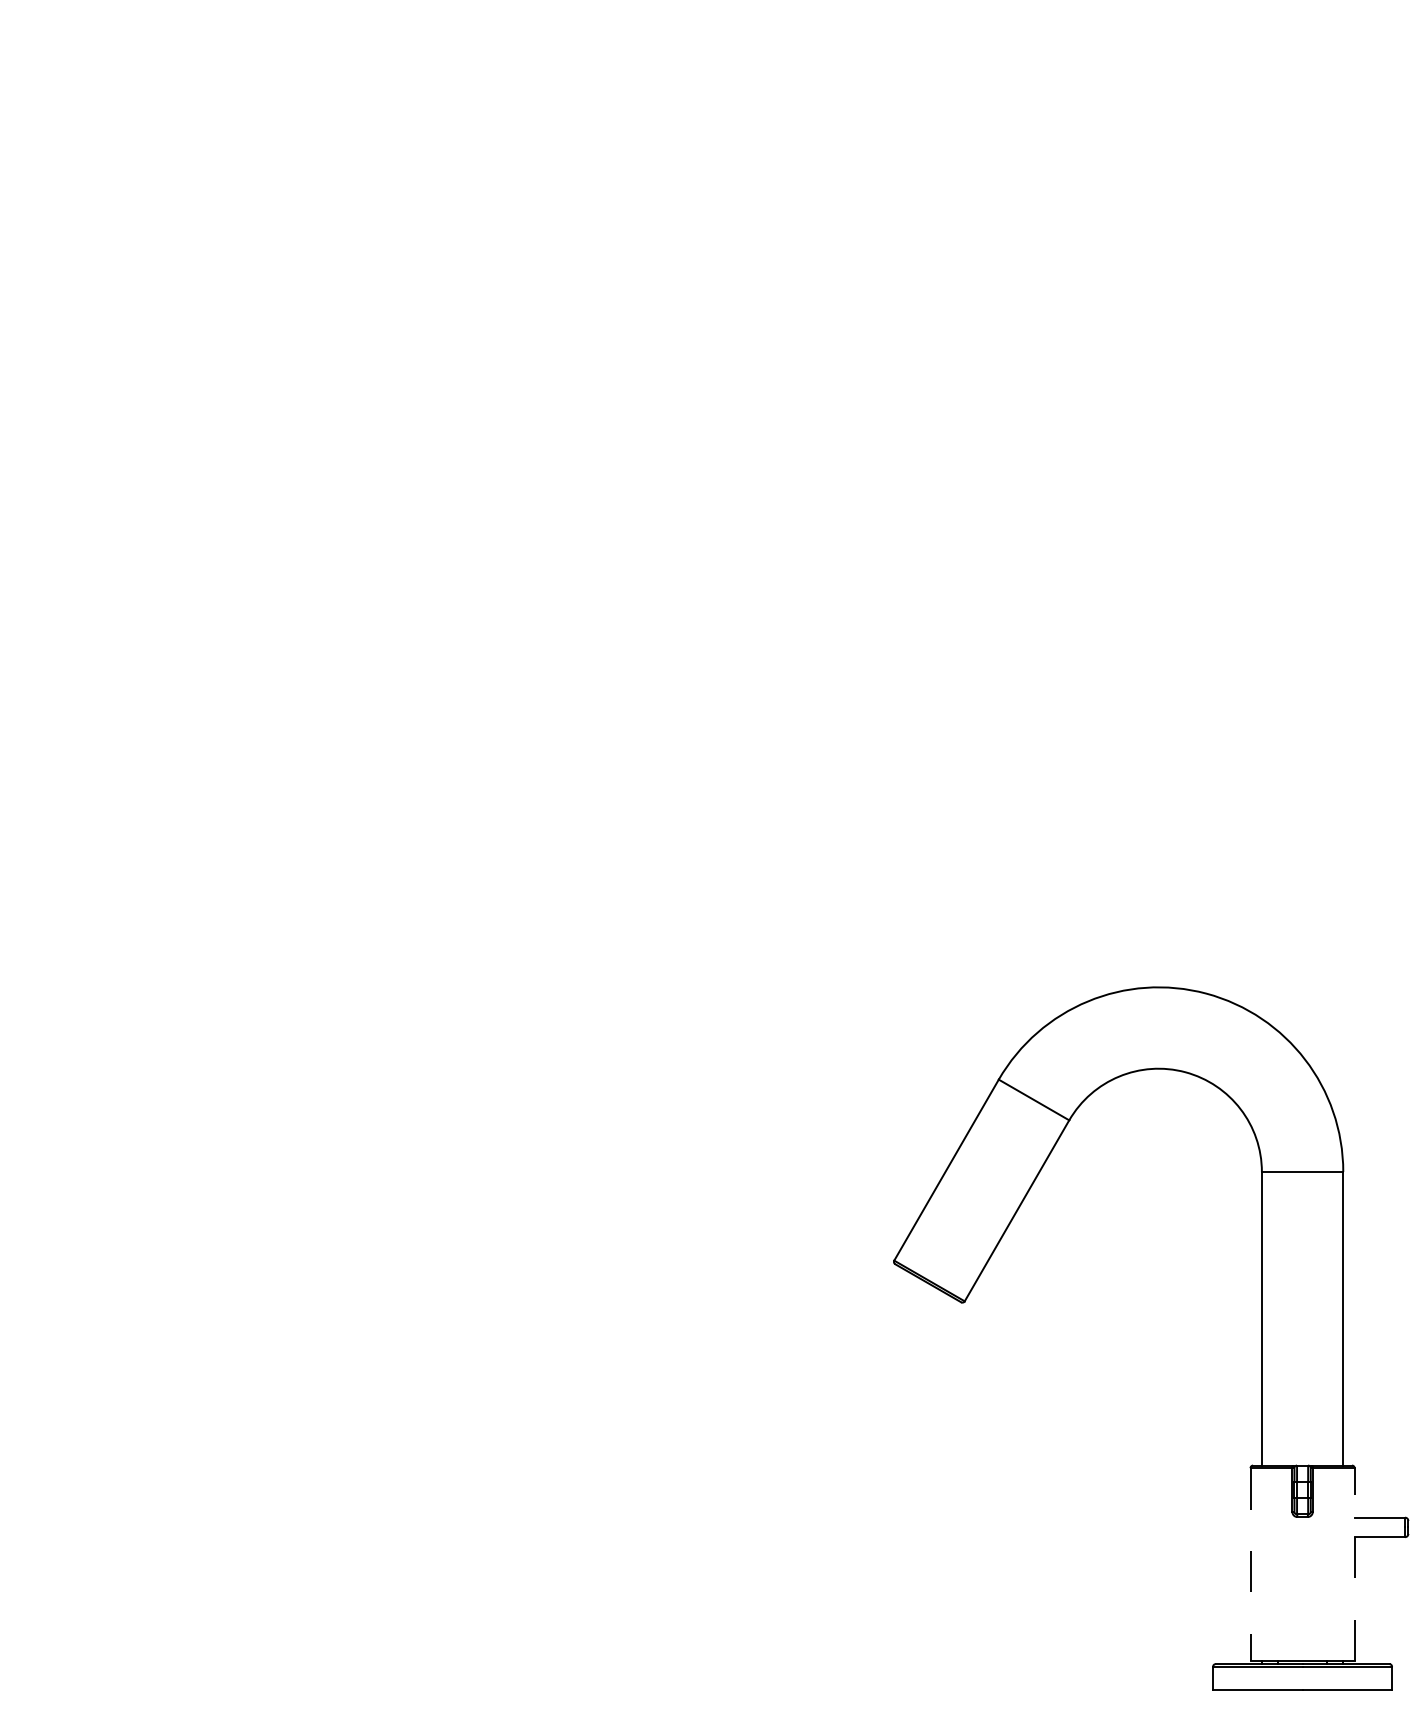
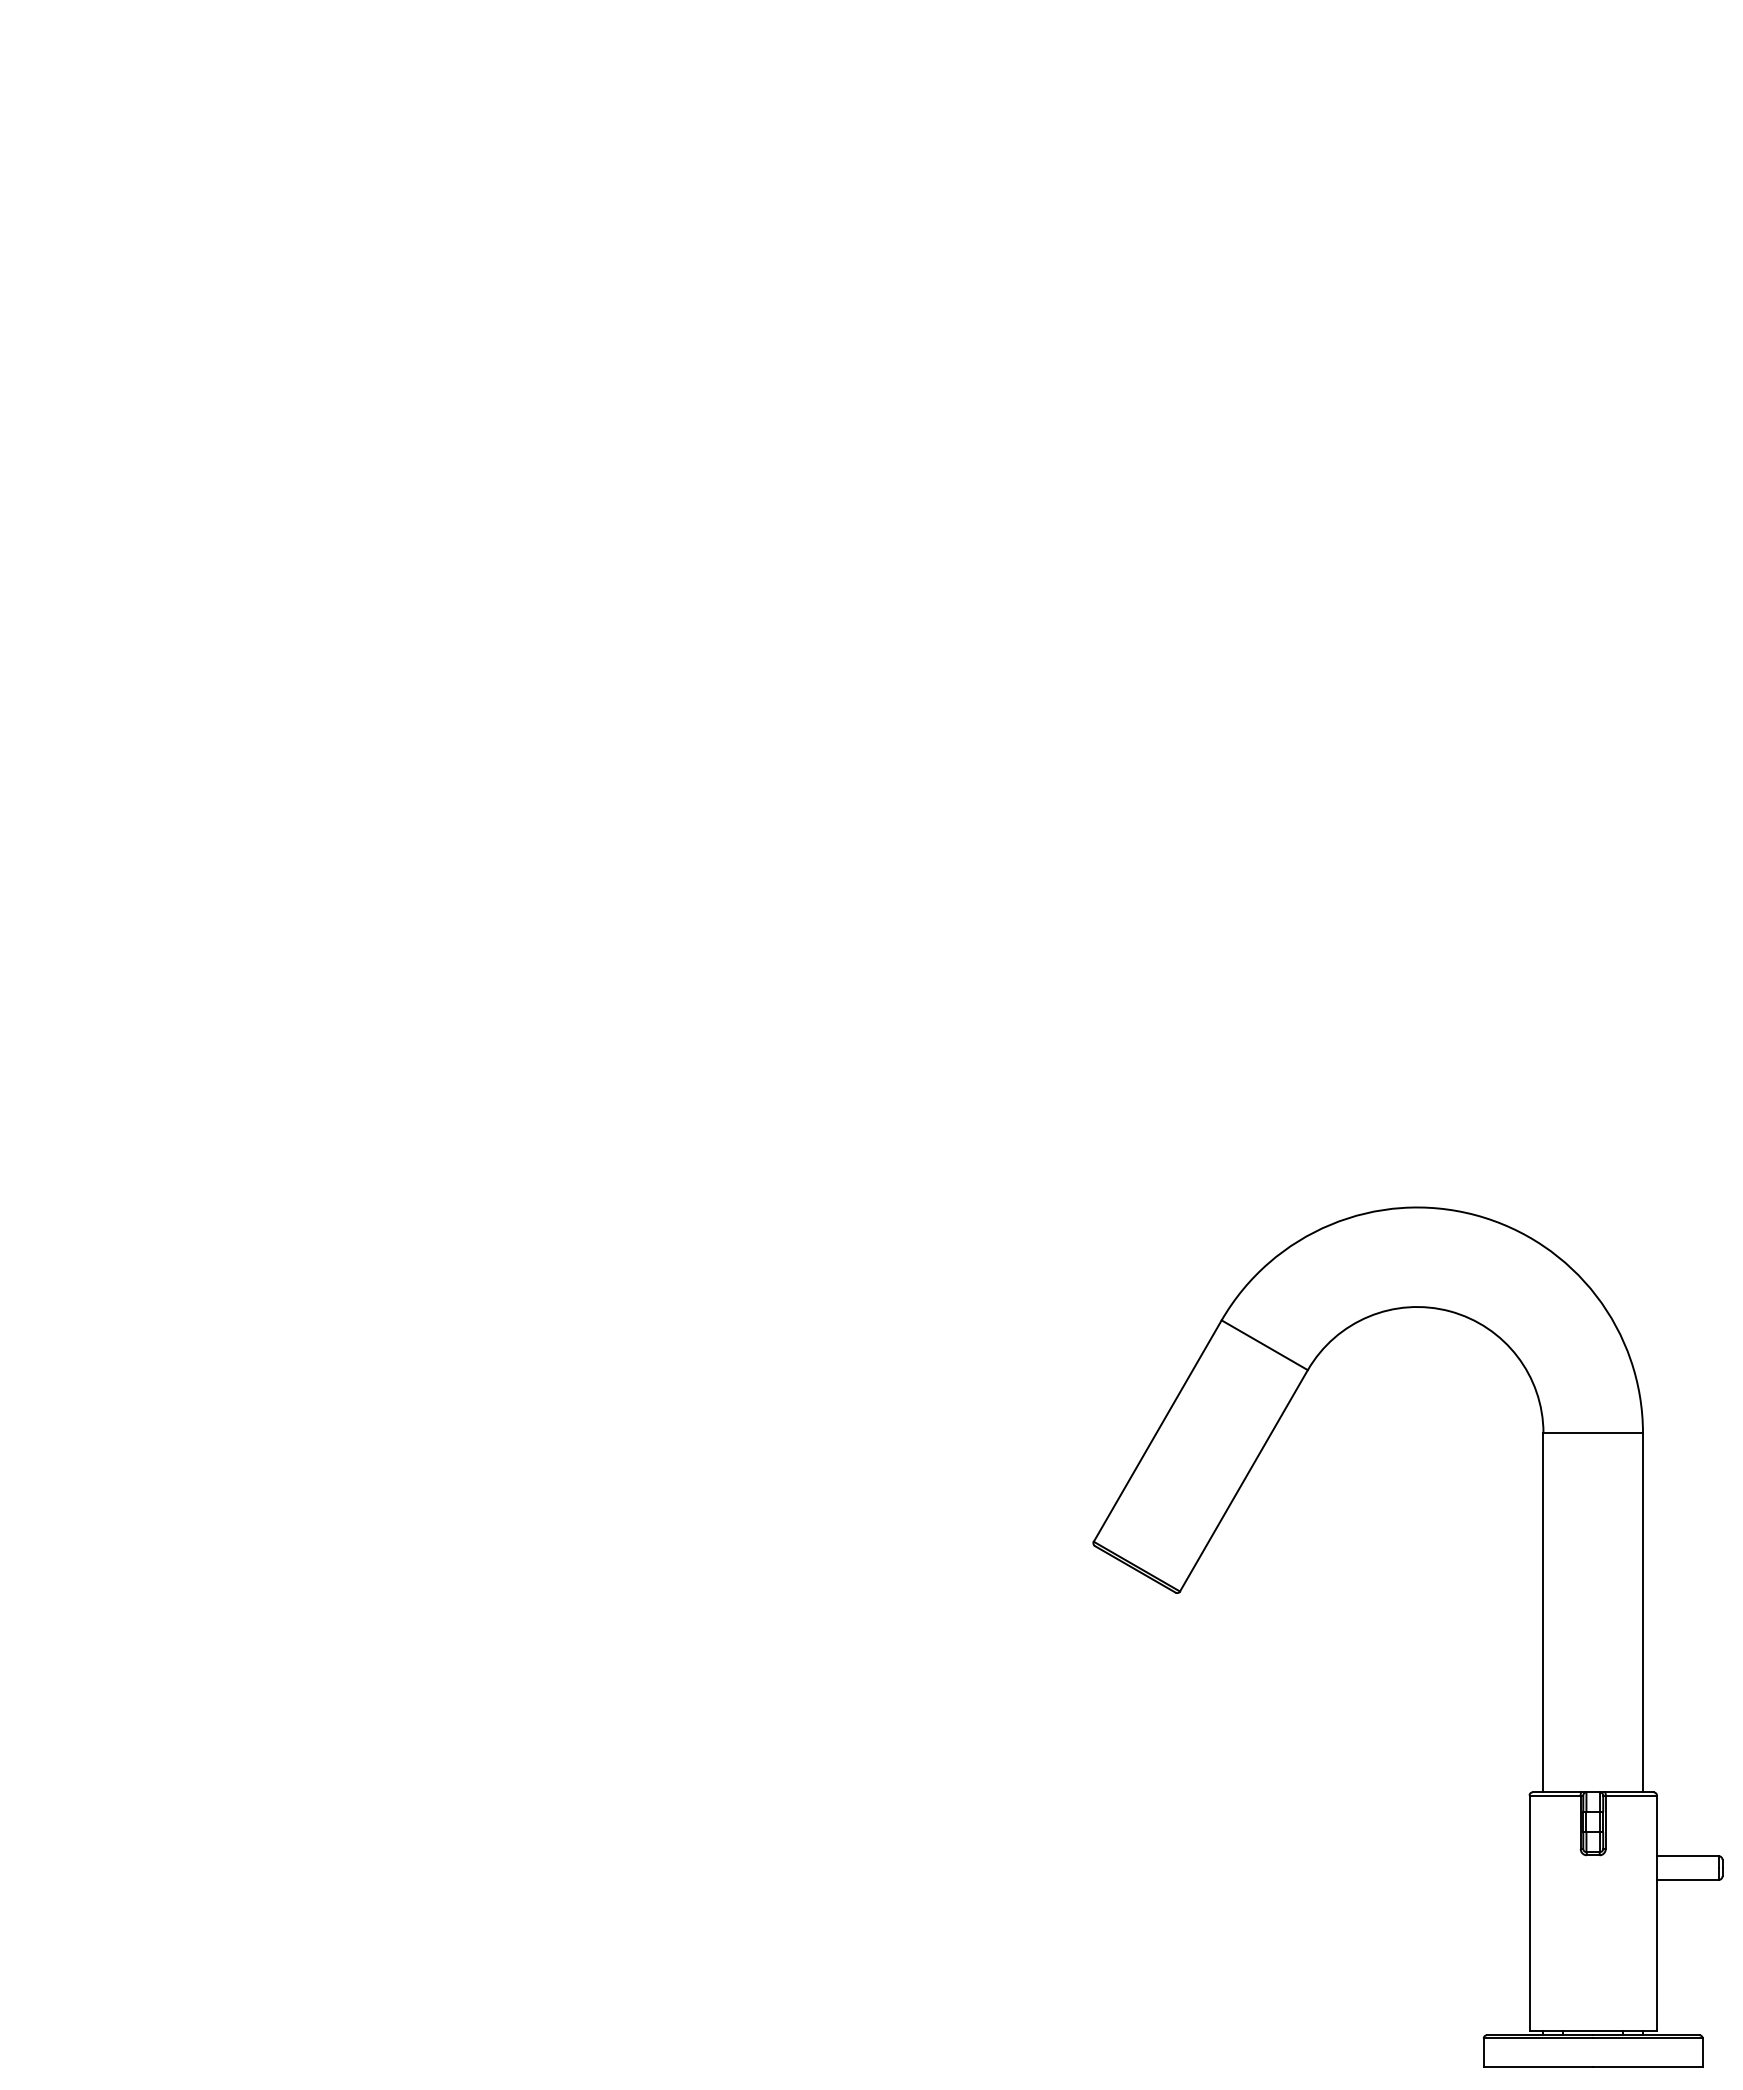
line: (1250, 1564) -> (1529, 1913), dashed -> solid
line: (1354, 1564) -> (1656, 1913), dashed -> solid

